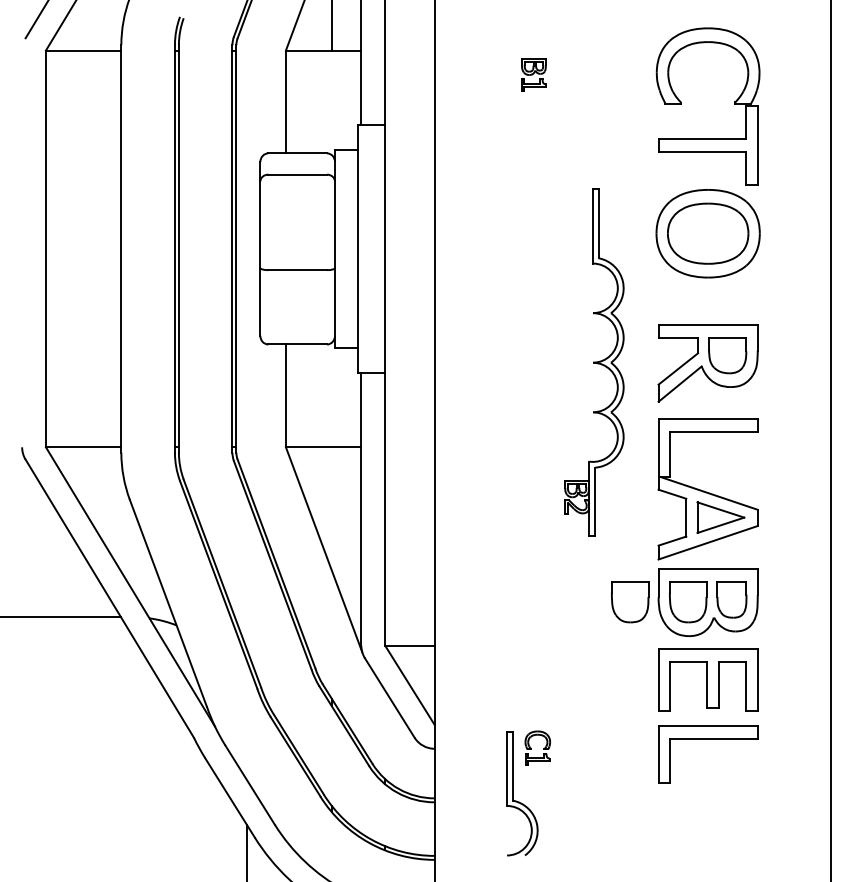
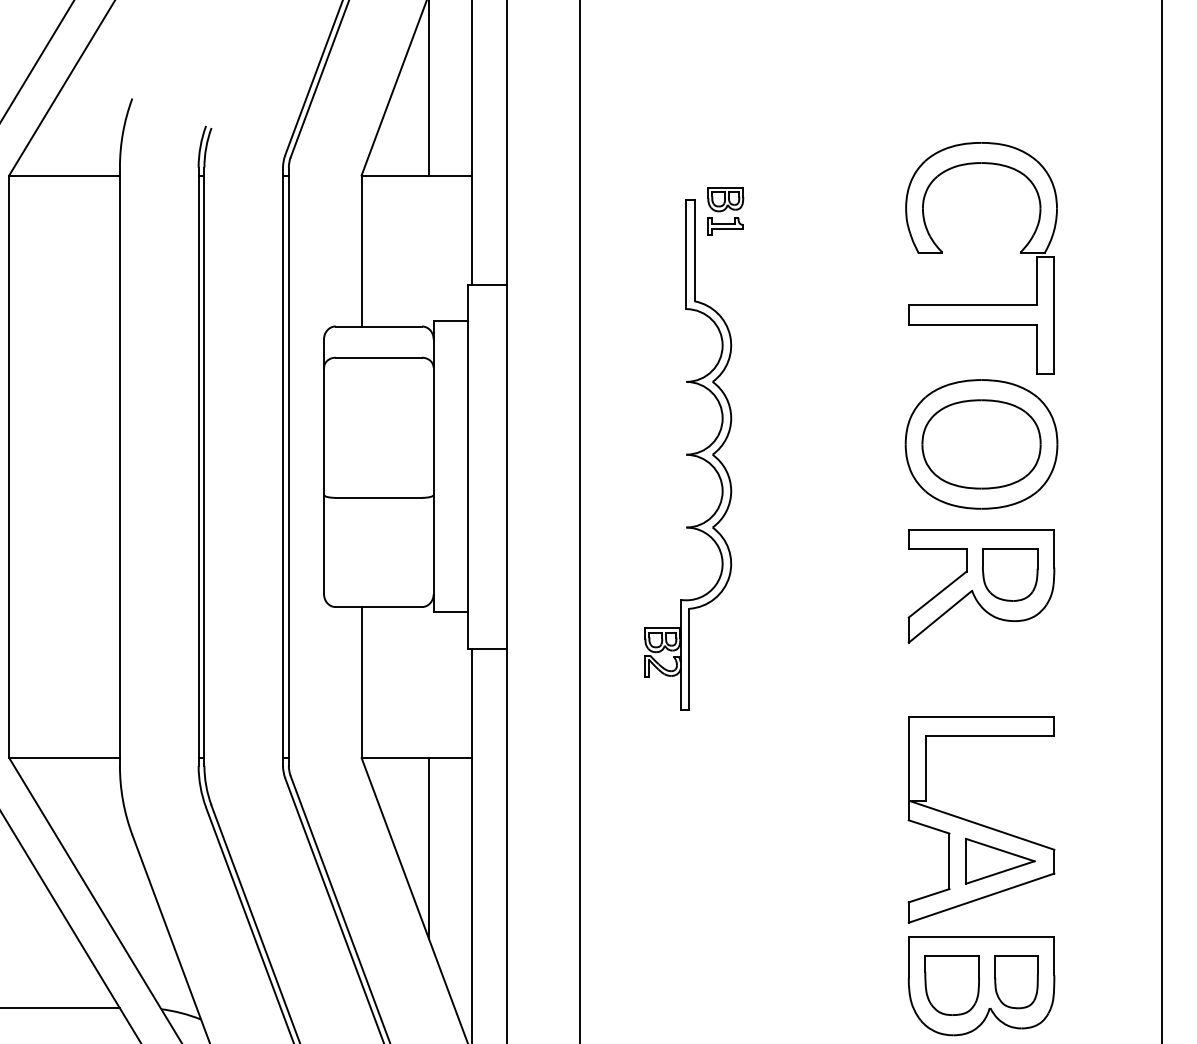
part: (594, 362) -> (688, 454), moved
part: (707, 363) -> (980, 586), moved
line: (331, 508) -> (428, 847), added
part: (630, 602) -> (867, 985), removed

